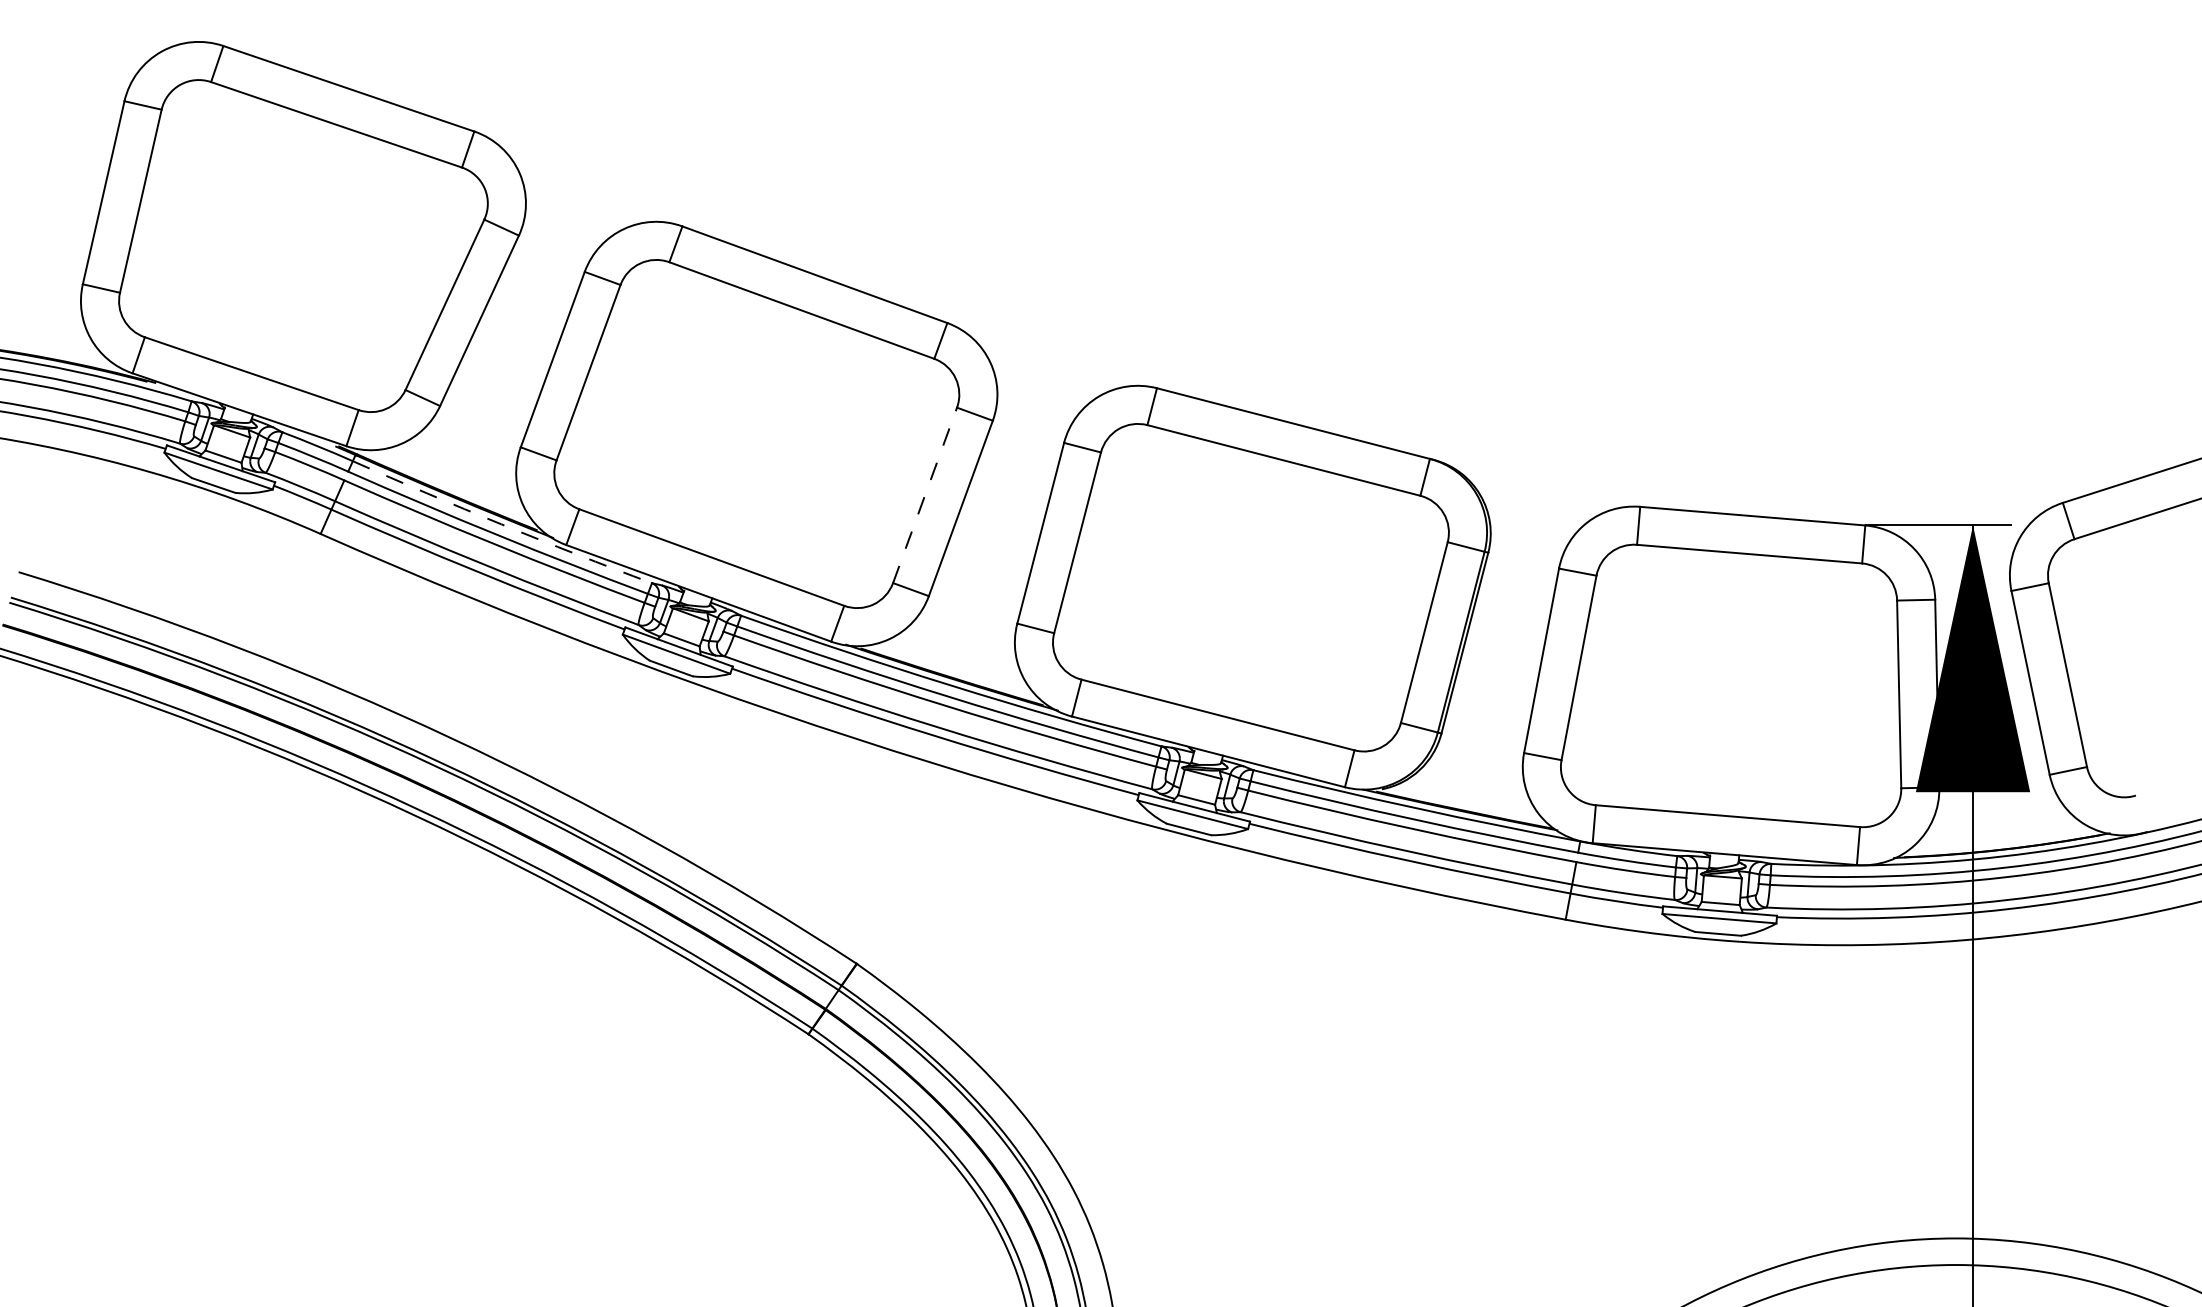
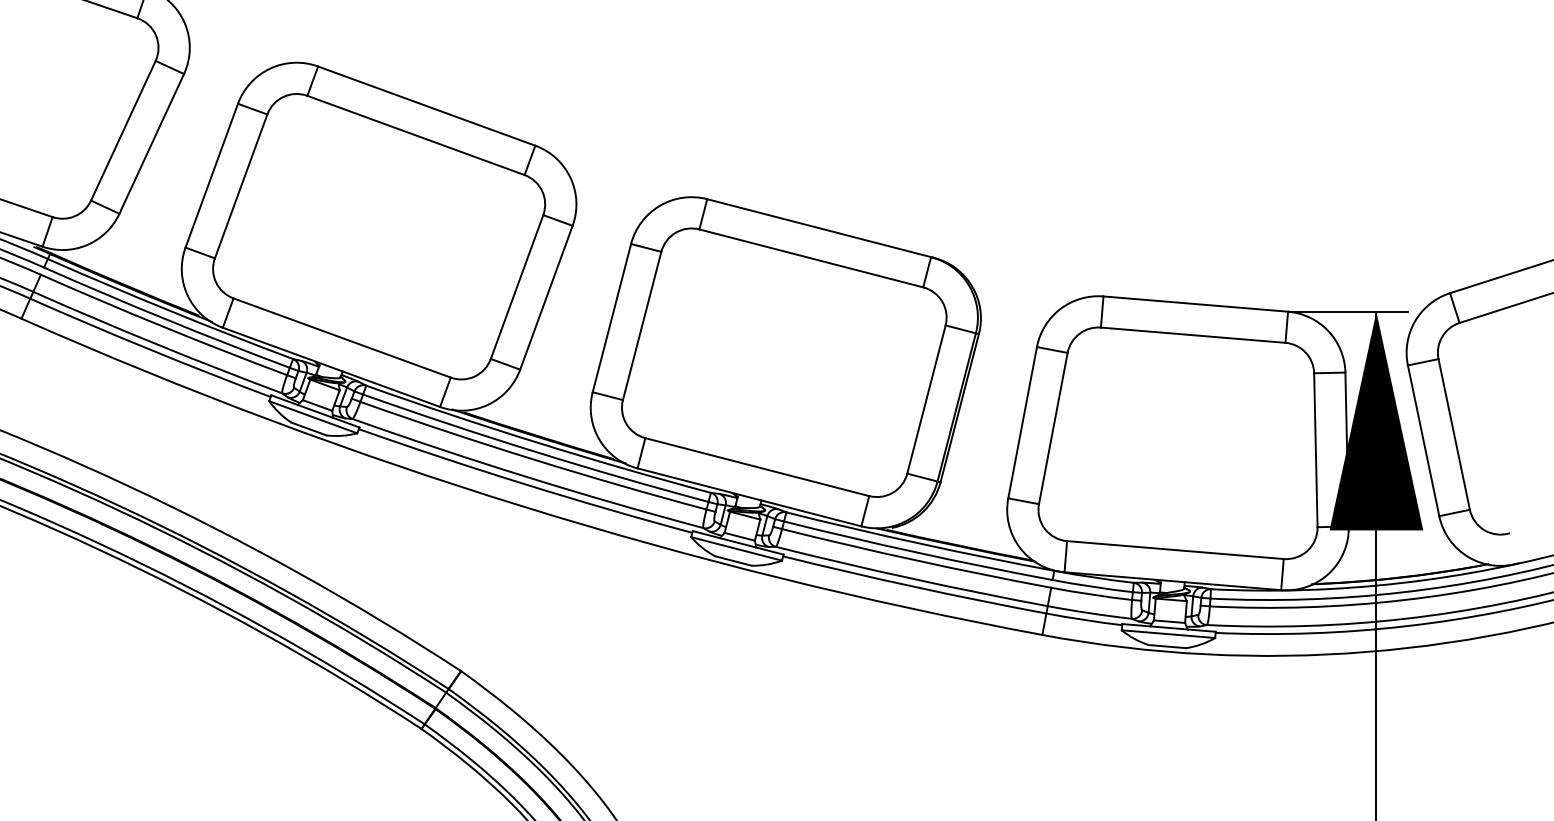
line: (925, 494) -> (517, 286), dashed -> solid
arc: (501, 524) -> (169, 310), dashed -> solid

